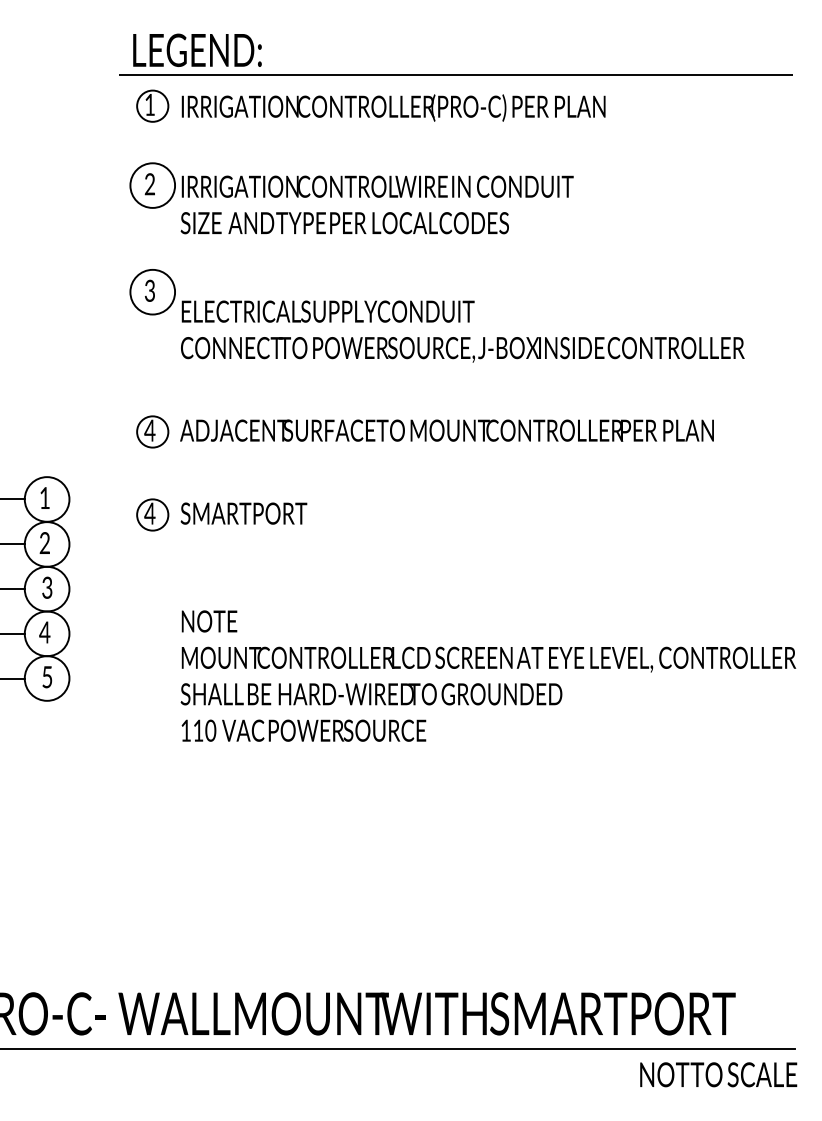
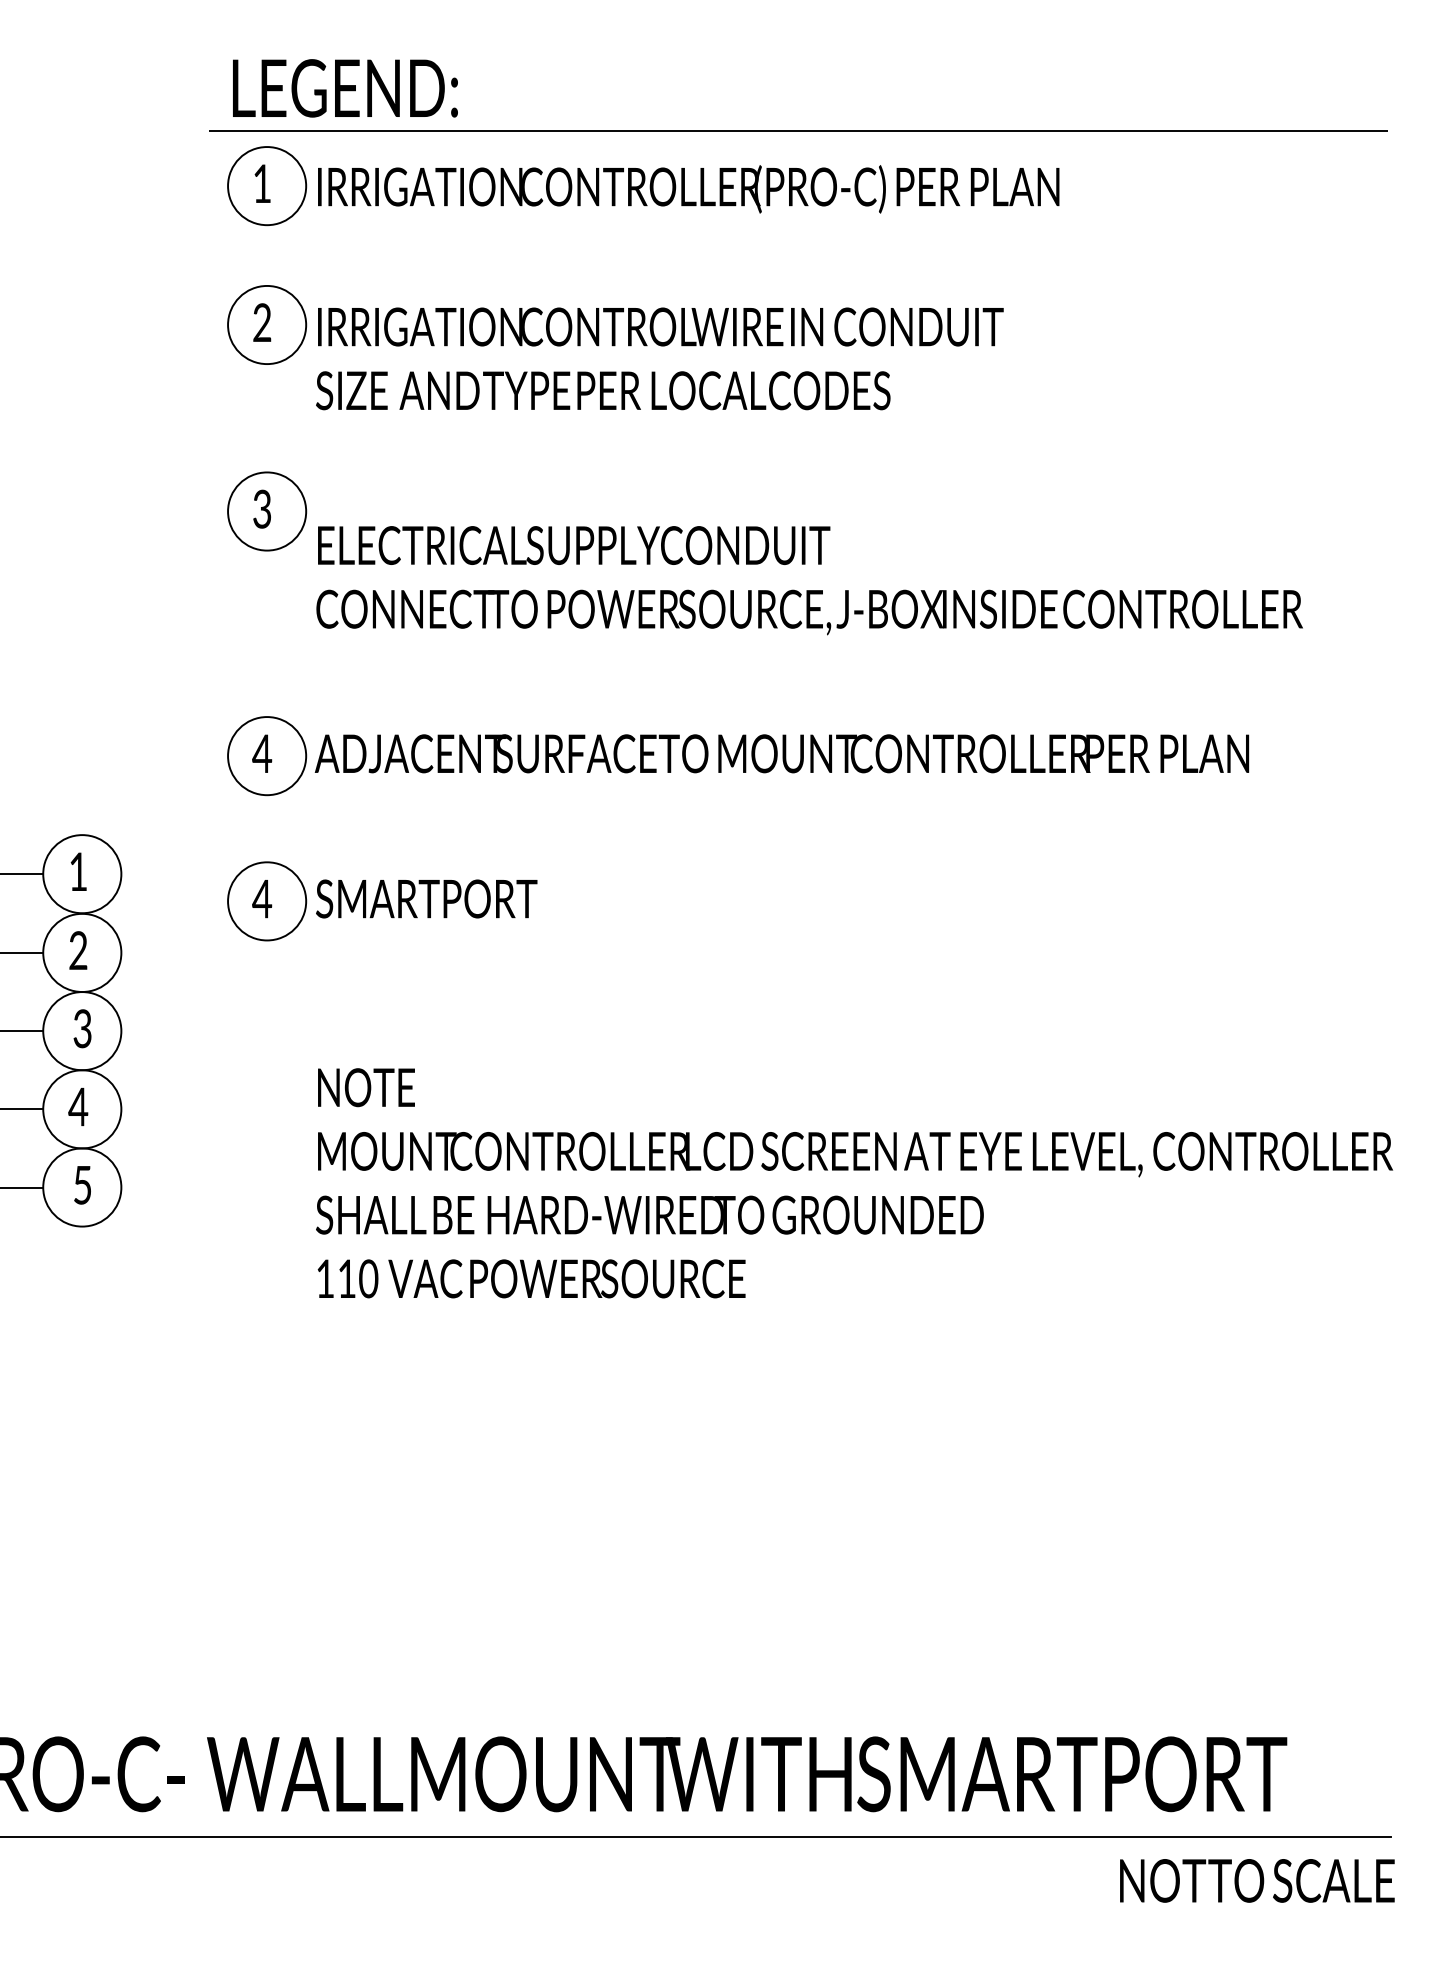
circle: (152, 105) -> (266, 184), size x1.43
circle: (152, 431) -> (266, 755), size x1.43
circle: (152, 514) -> (266, 900), size x1.43

